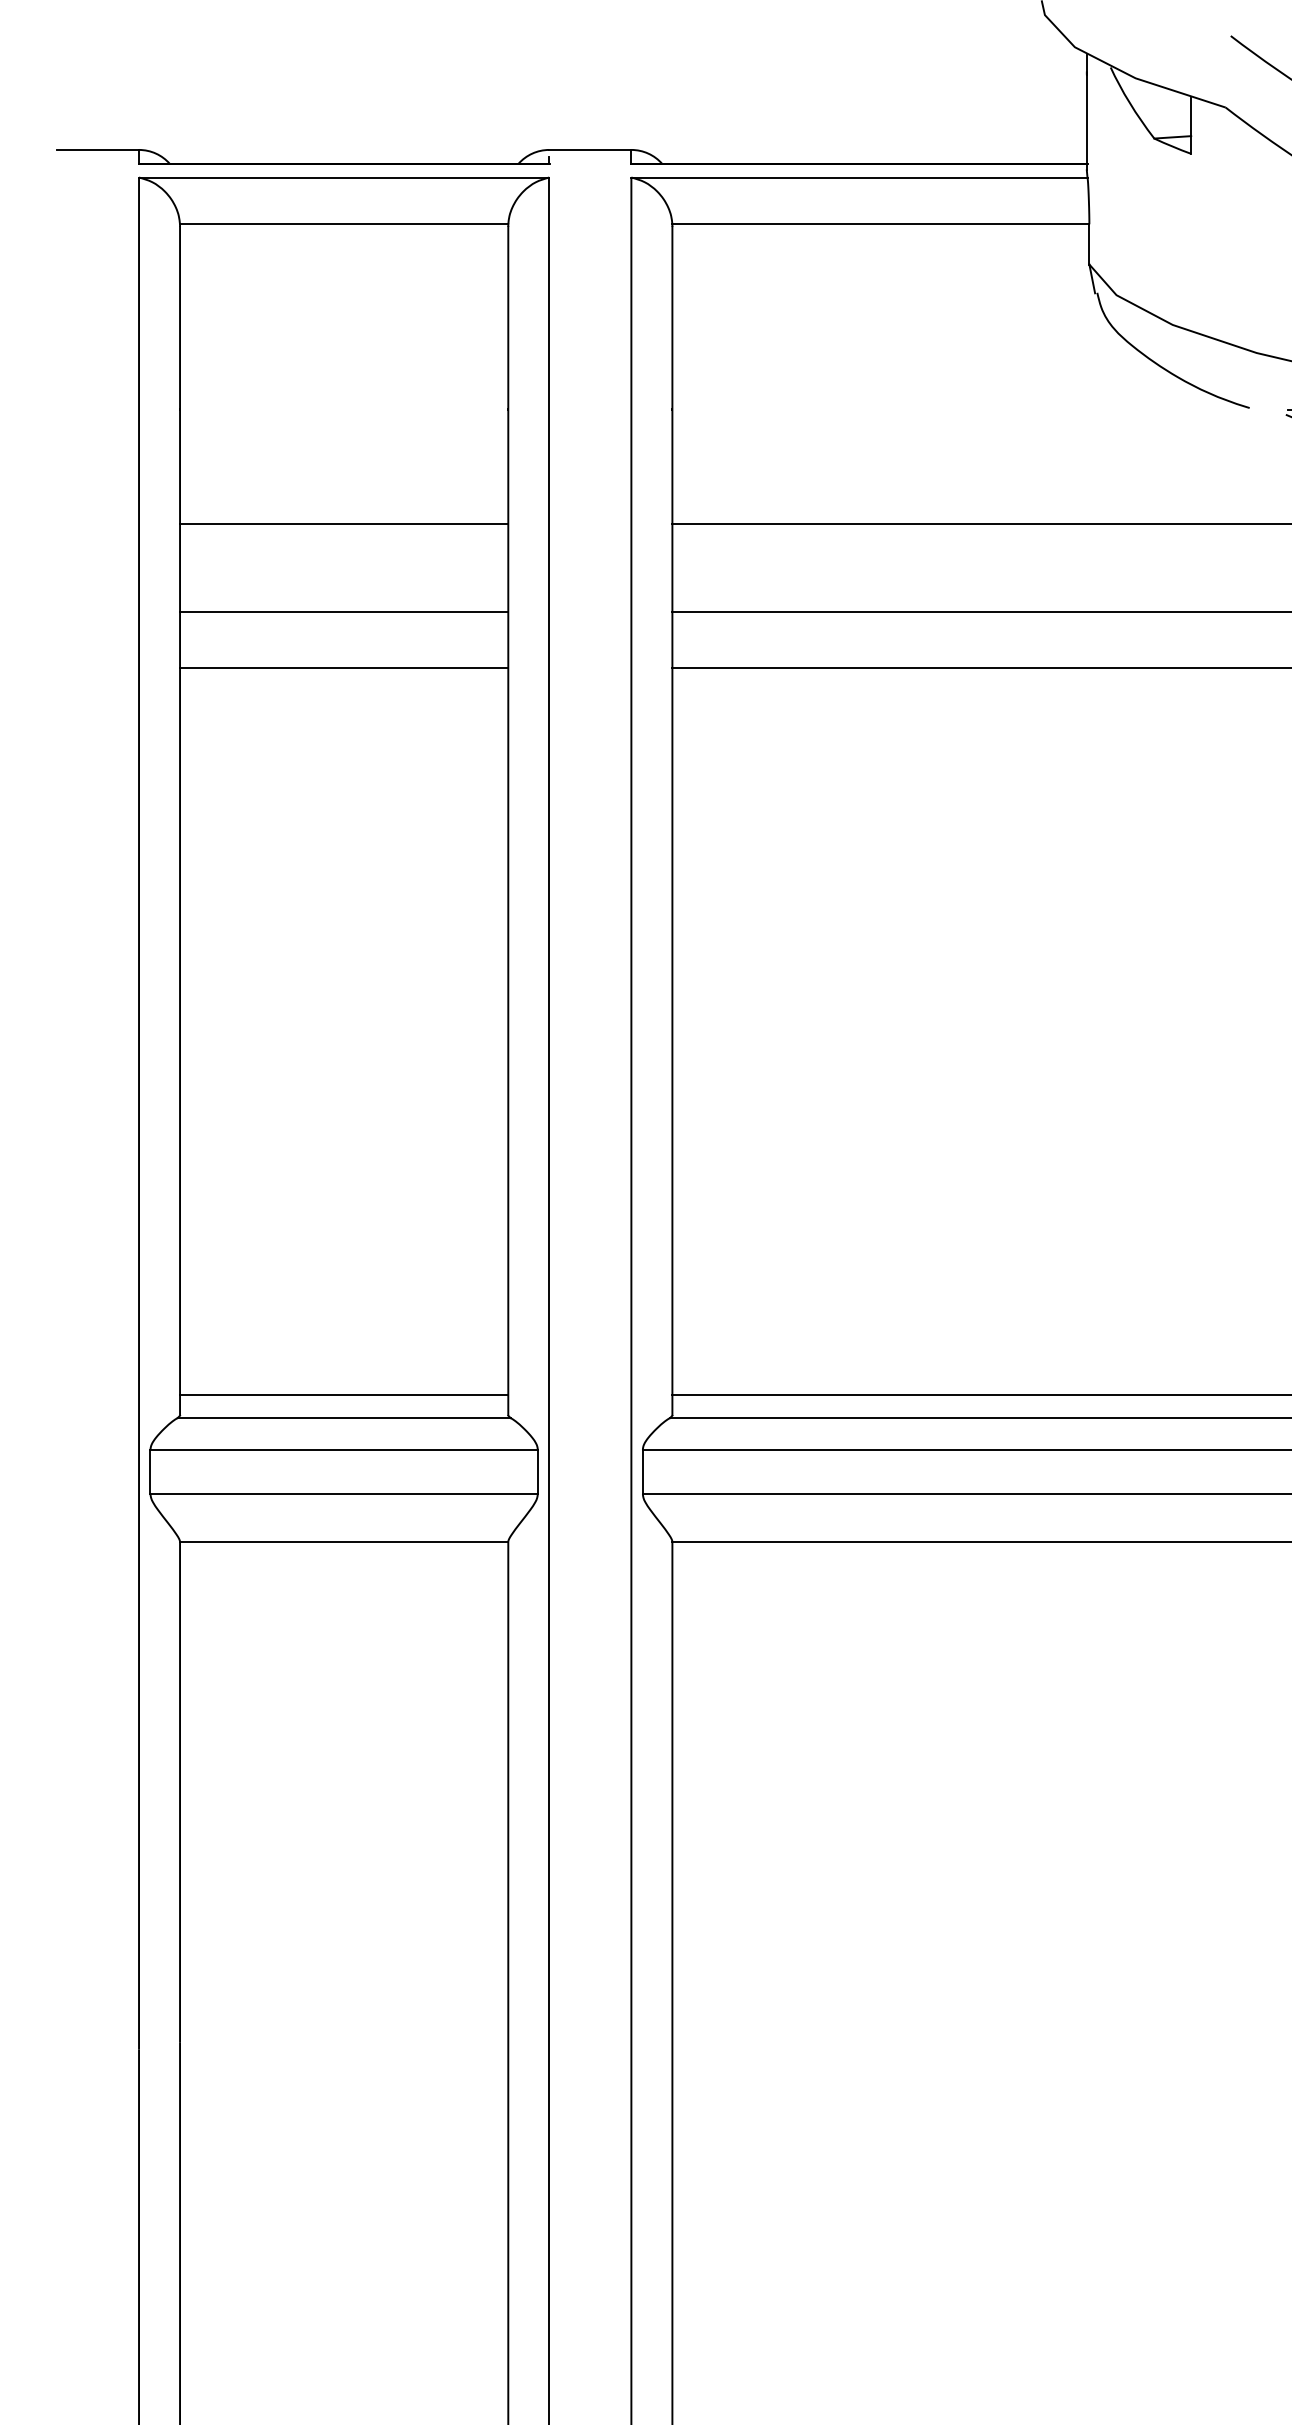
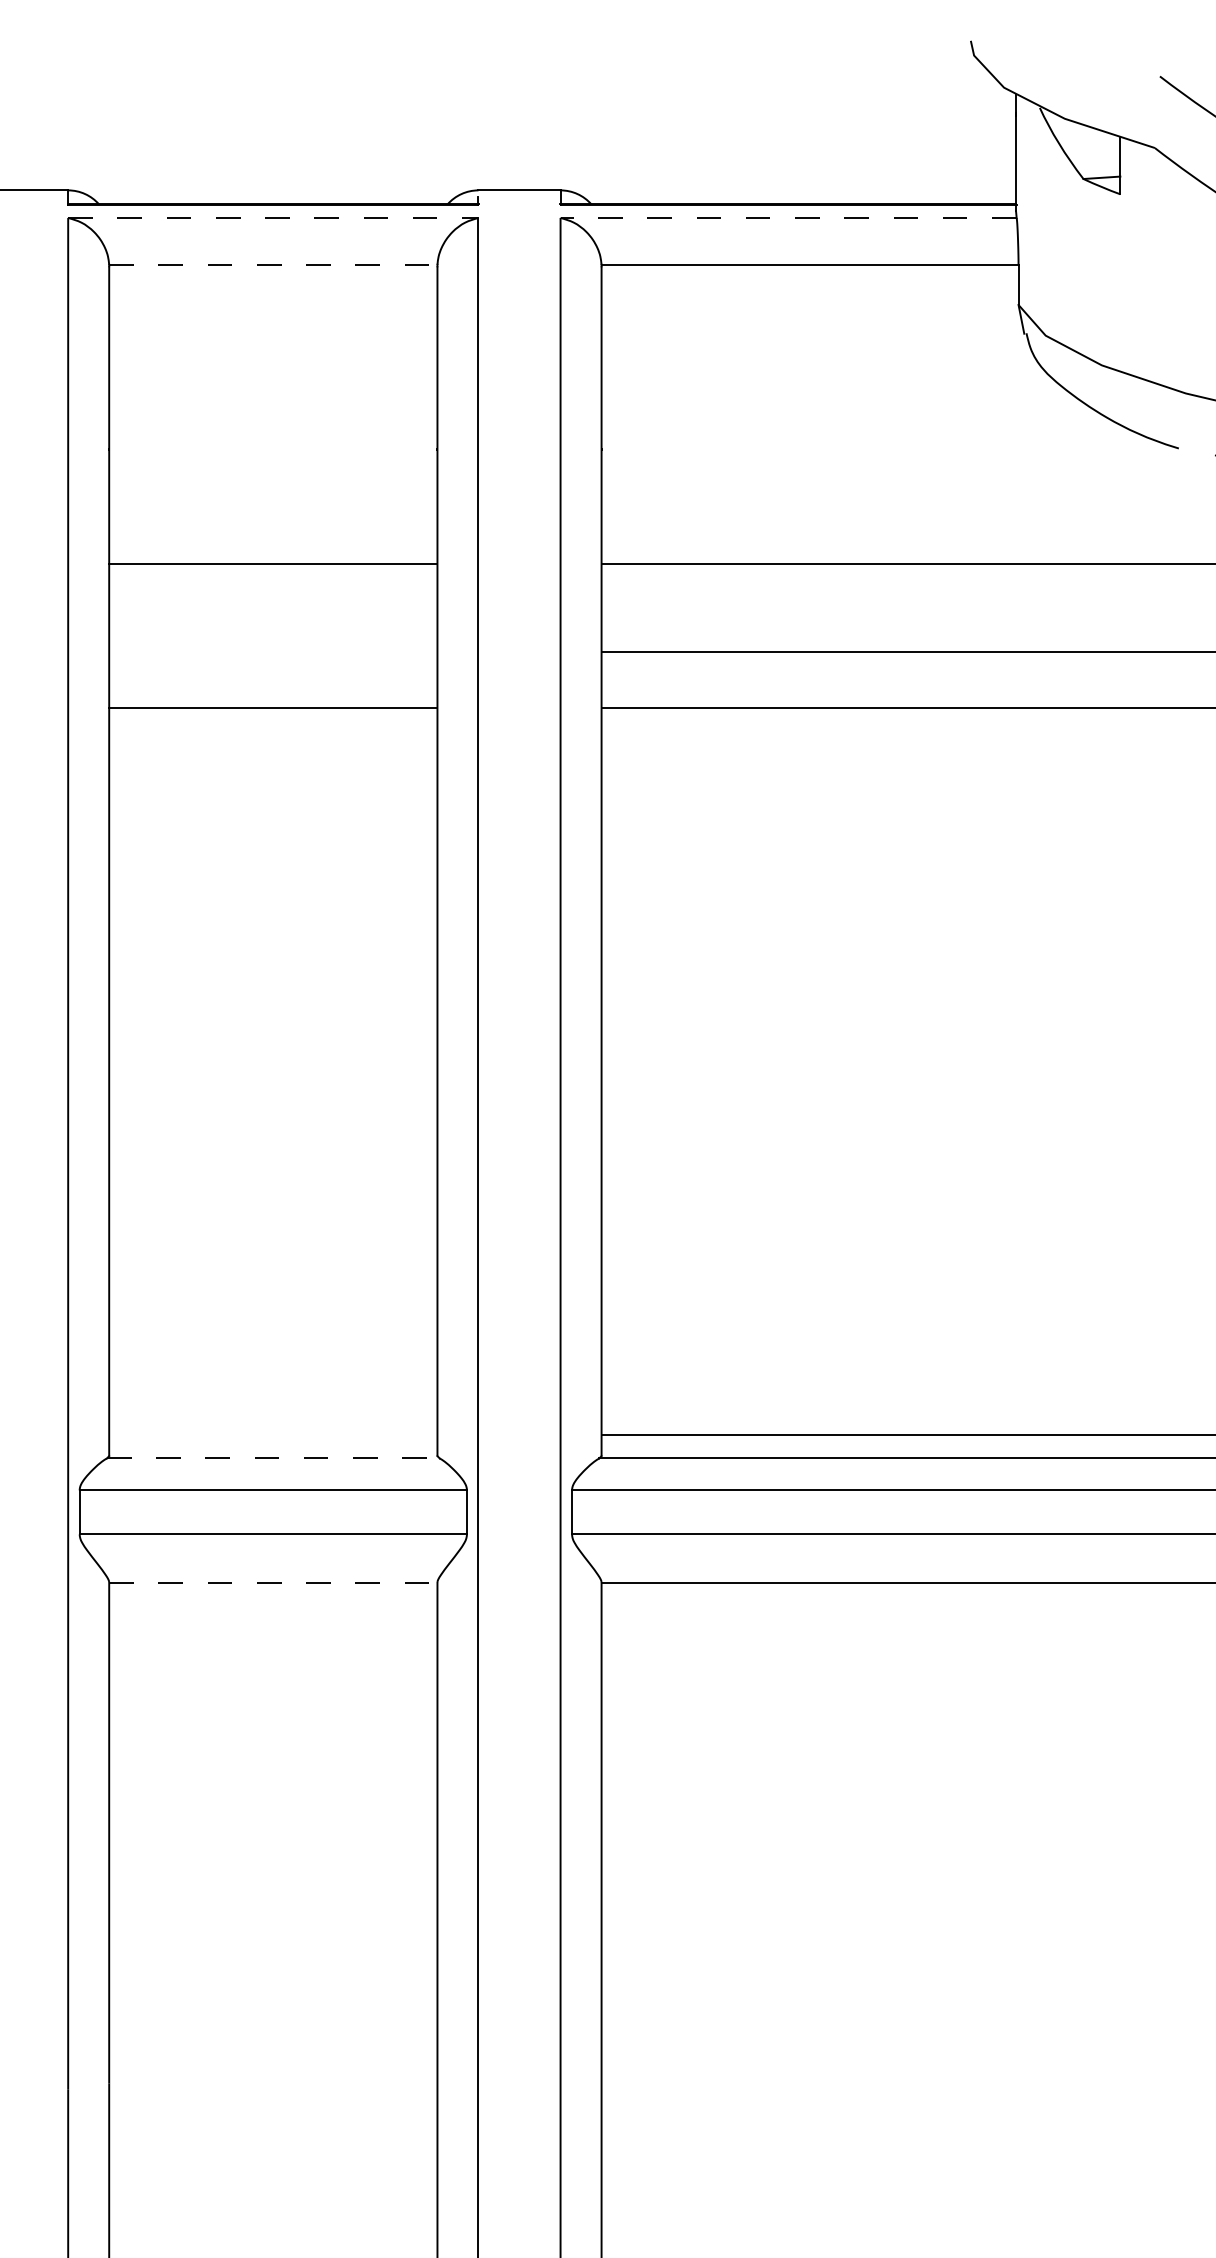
line: (344, 177) -> (273, 217), solid -> dashed
line: (858, 177) -> (787, 217), solid -> dashed
line: (344, 224) -> (273, 264), solid -> dashed
line: (344, 611) -> (273, 651), removed
line: (344, 1394) -> (273, 1434), removed
line: (344, 1418) -> (273, 1458), solid -> dashed
line: (344, 1542) -> (273, 1582), solid -> dashed

